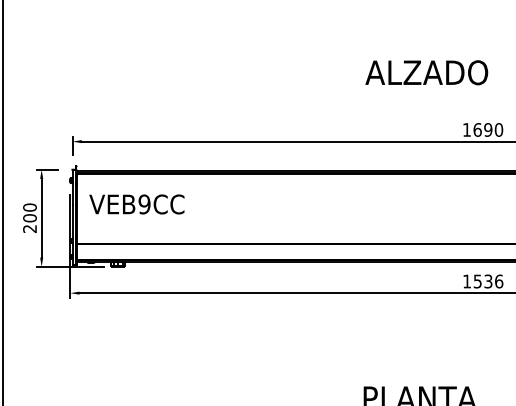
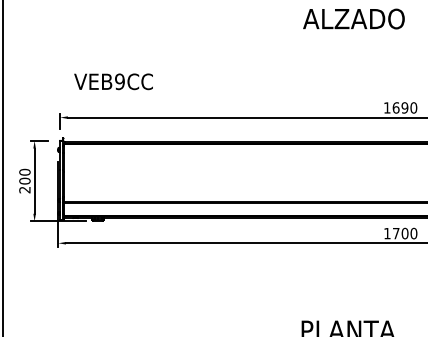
text: (426, 72) -> (353, 18), moved
text: (136, 204) -> (113, 81), moved
text: (488, 281) -> (405, 233), 1536 -> 1700

